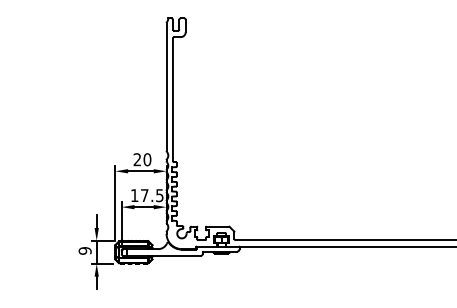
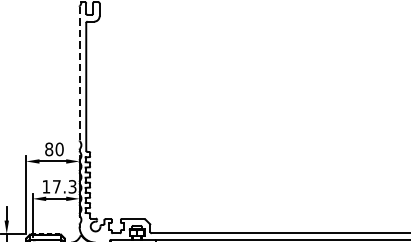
line: (166, 87) -> (79, 74), solid -> dashed
text: (137, 159) -> (49, 149), 20 -> 80
text: (159, 195) -> (72, 186), 17.5 -> 17.3

